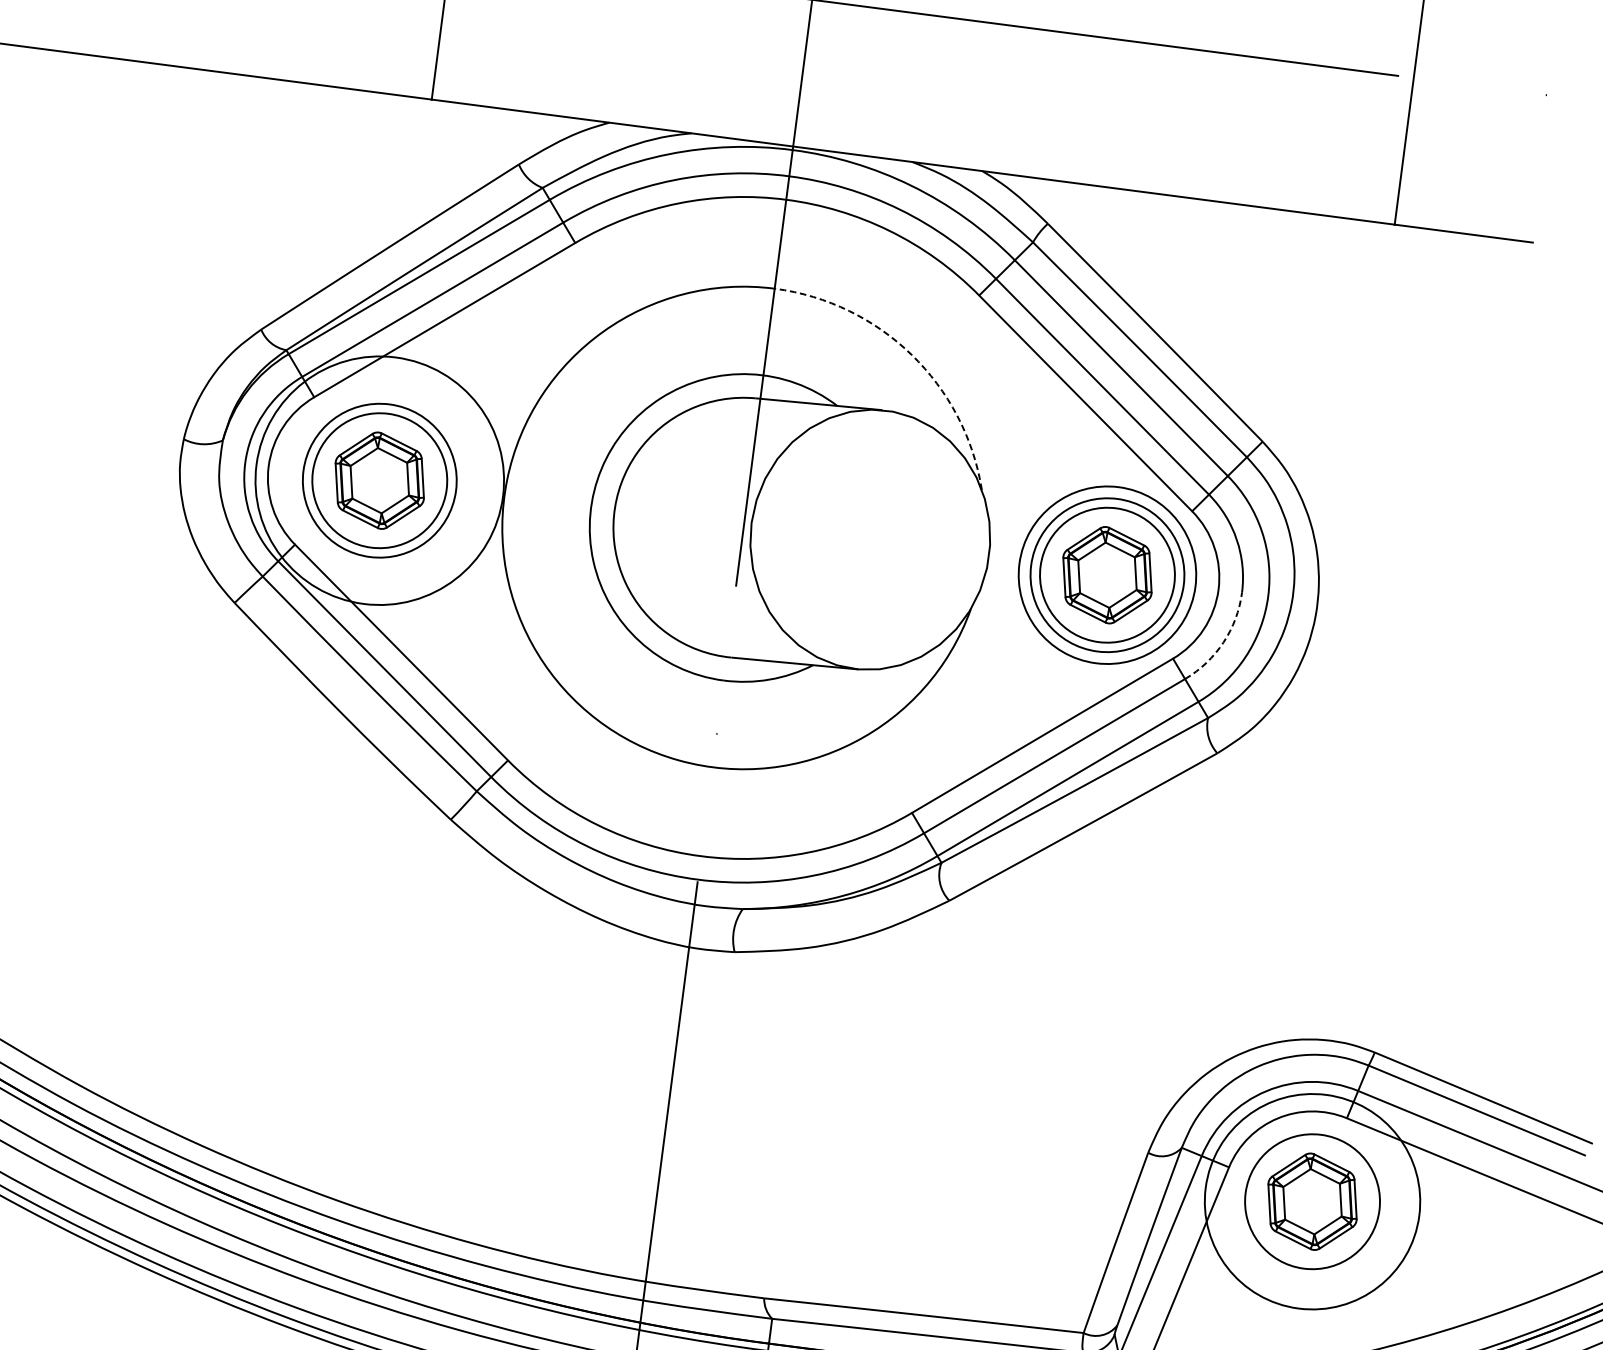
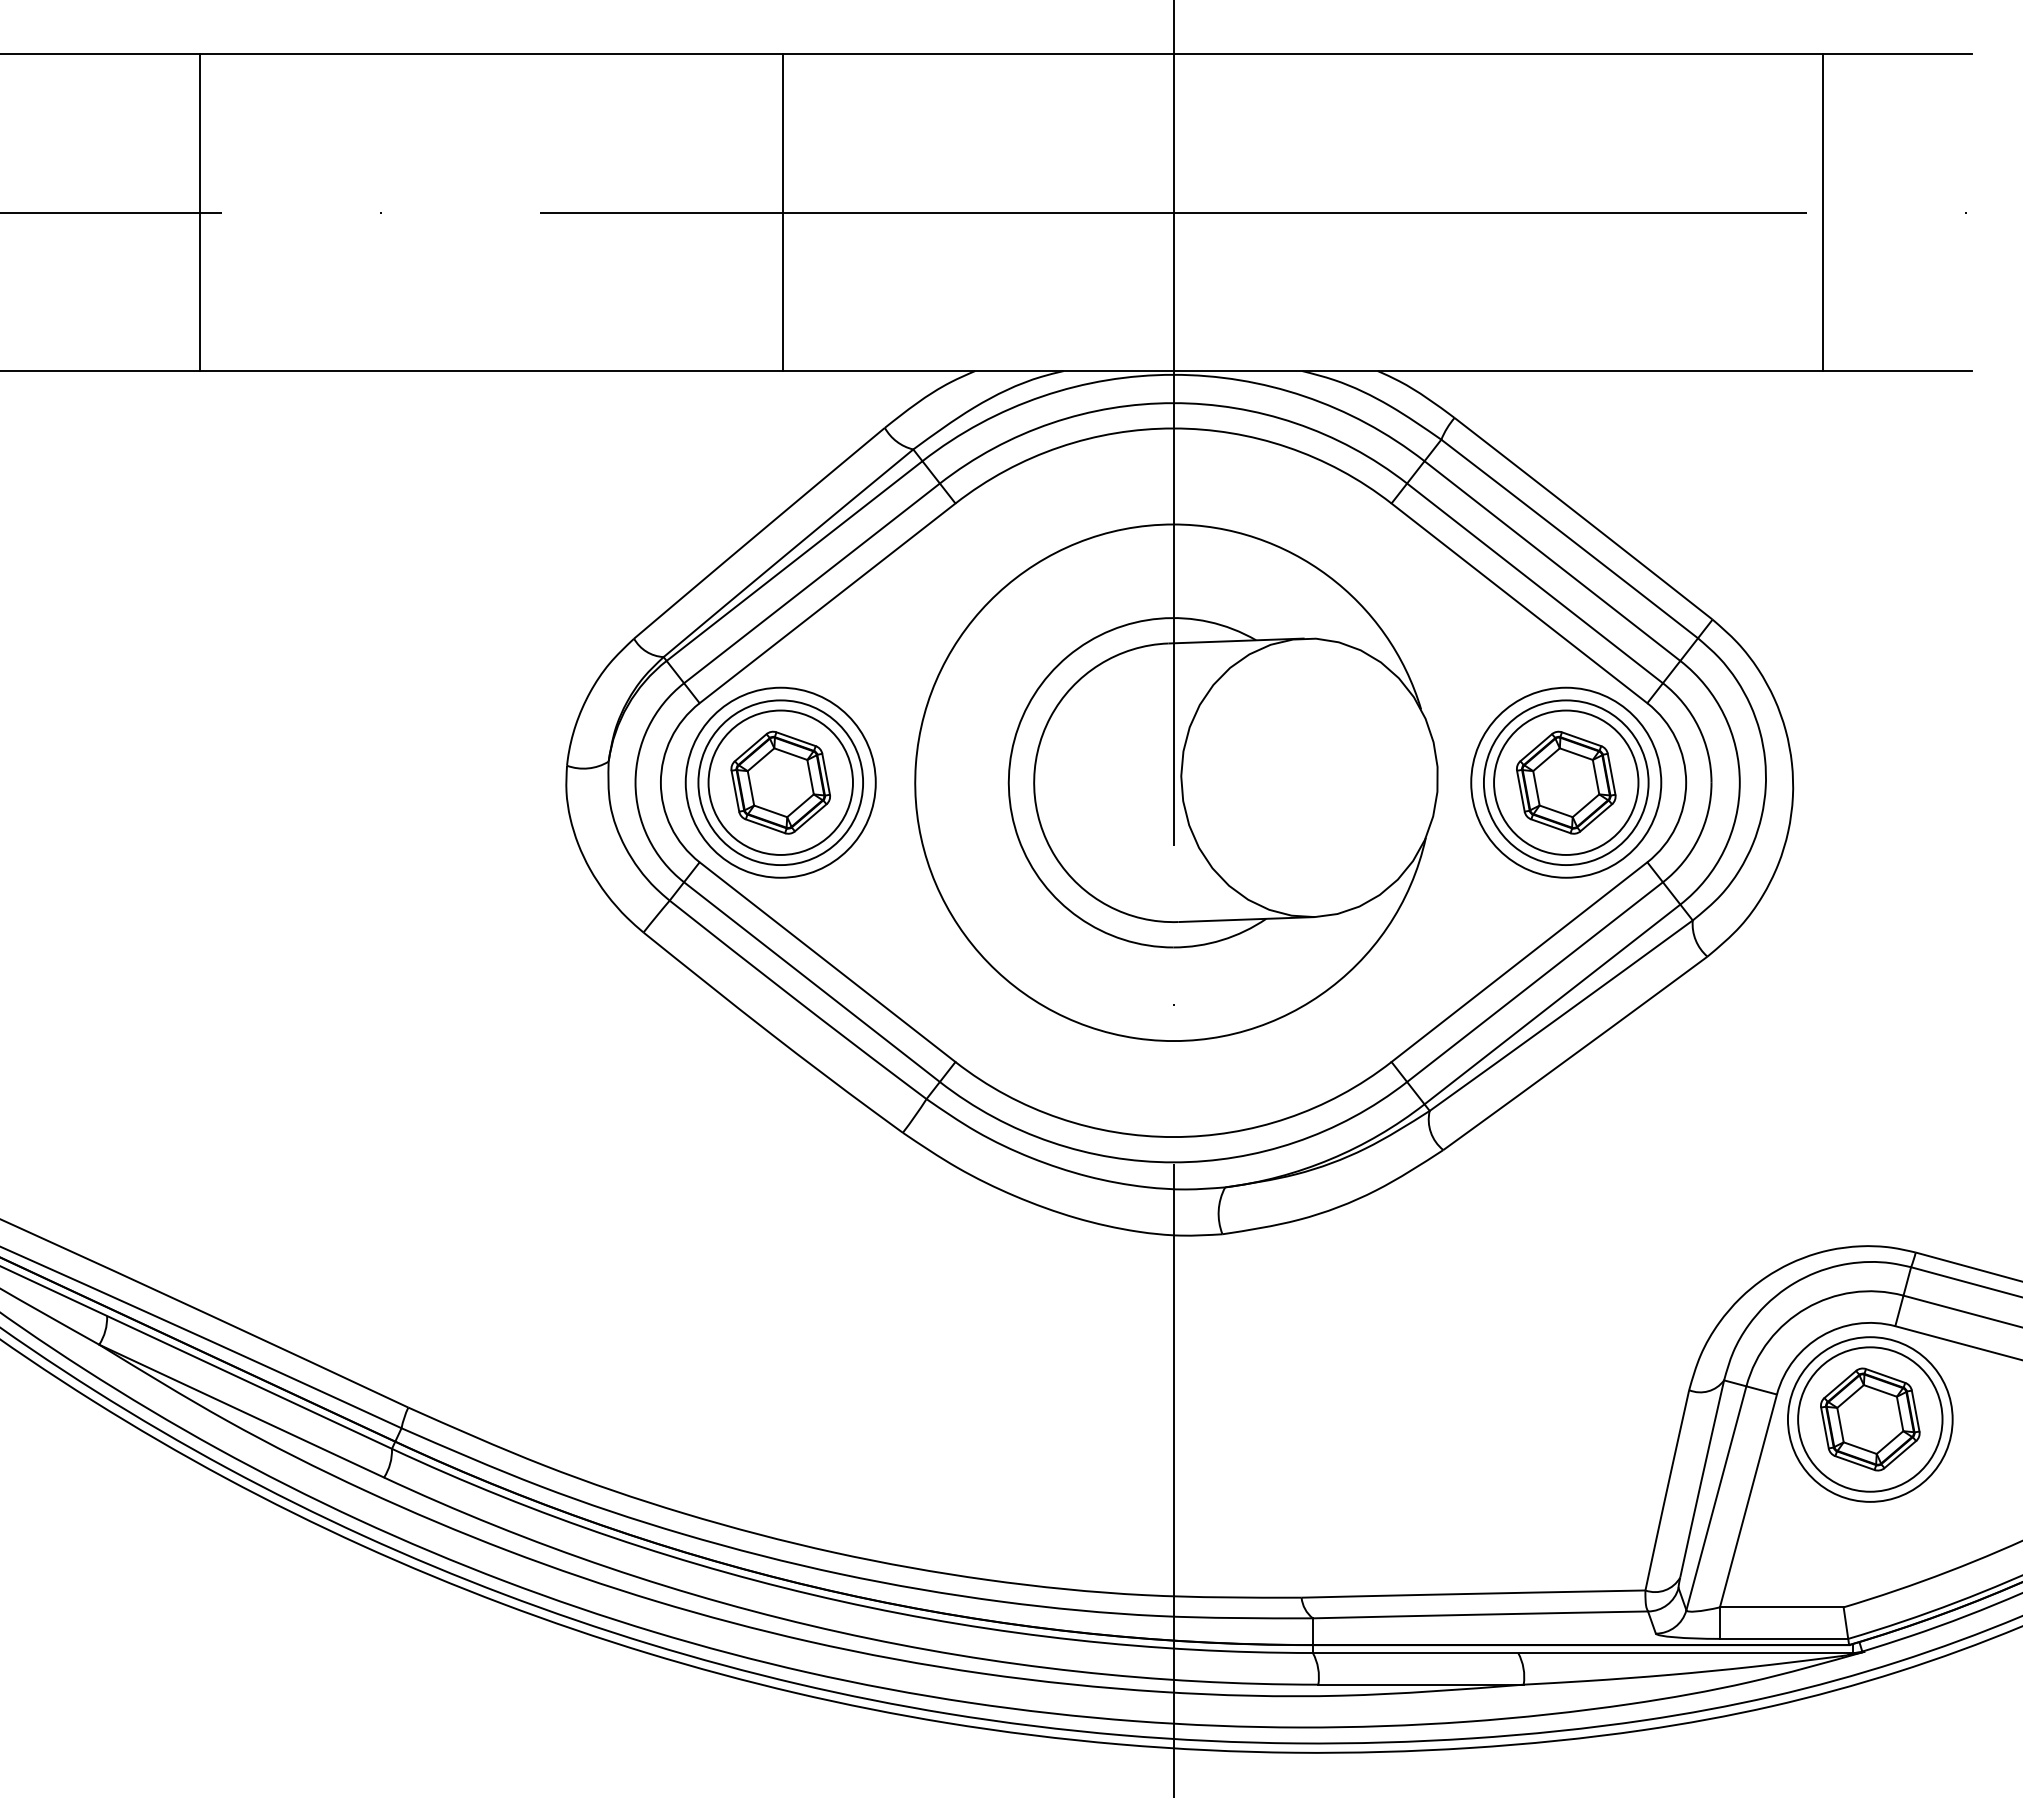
arc: (912, 354) -> (1328, 575), dashed -> solid
circle: (379, 480) -> (780, 782), size x0.71
arc: (1223, 642) -> (1698, 838), dashed -> solid
circle: (1311, 1201) -> (1869, 1419), size x0.71

